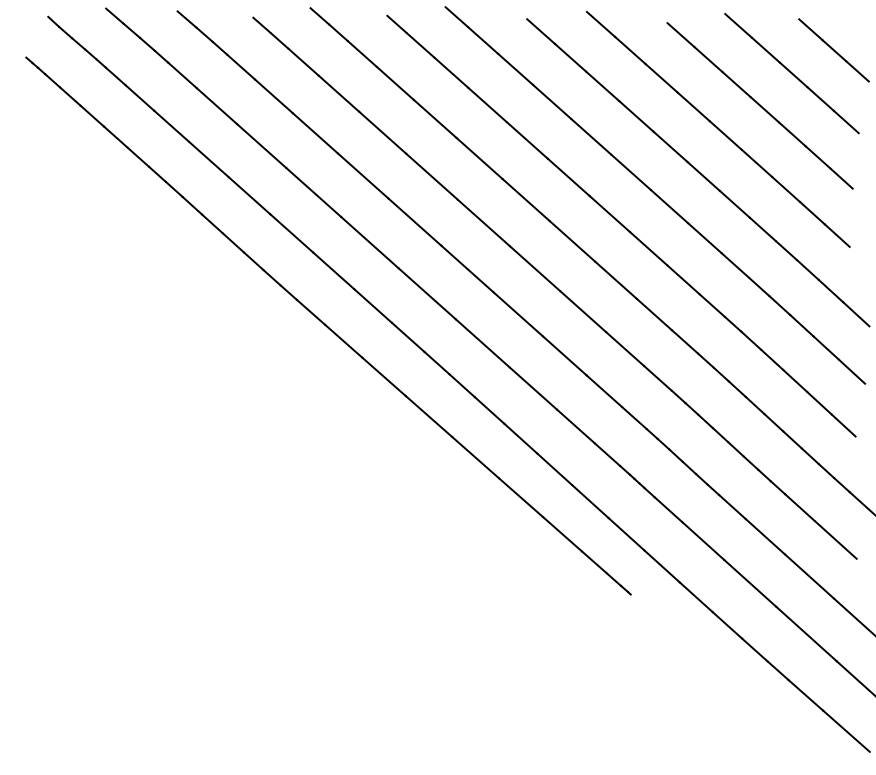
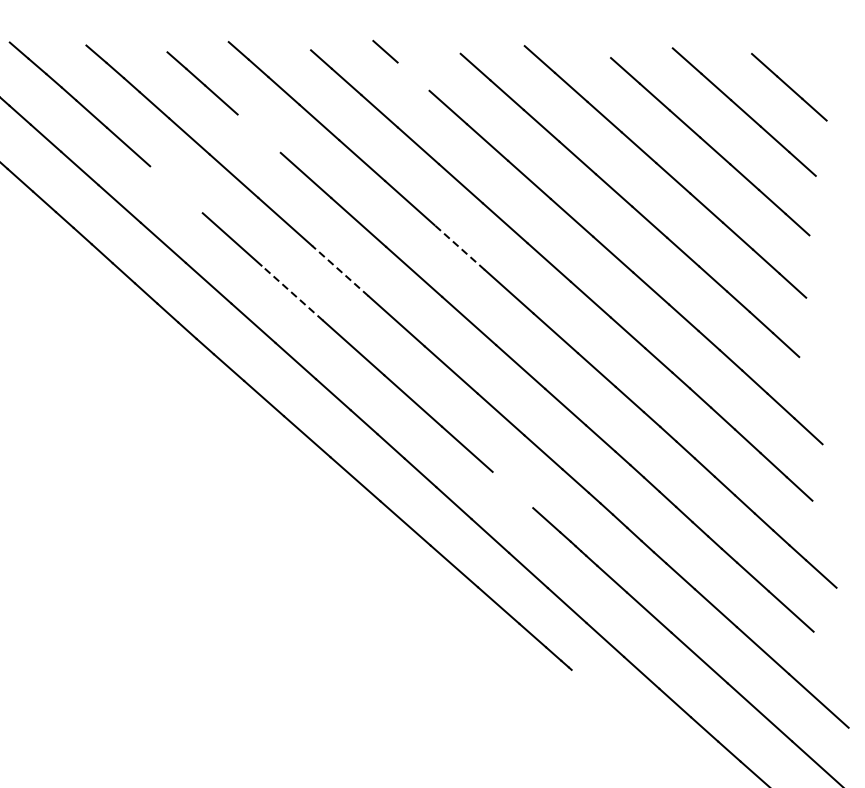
line: (483, 40) -> (413, 76), removed
line: (338, 93) -> (258, 133), removed
line: (261, 146) -> (176, 190), removed
line: (525, 199) -> (458, 246), solid -> dashed
line: (414, 221) -> (340, 270), solid -> dashed
line: (369, 242) -> (291, 292), solid -> dashed
line: (856, 314) -> (813, 370), removed
line: (575, 426) -> (512, 490), removed

